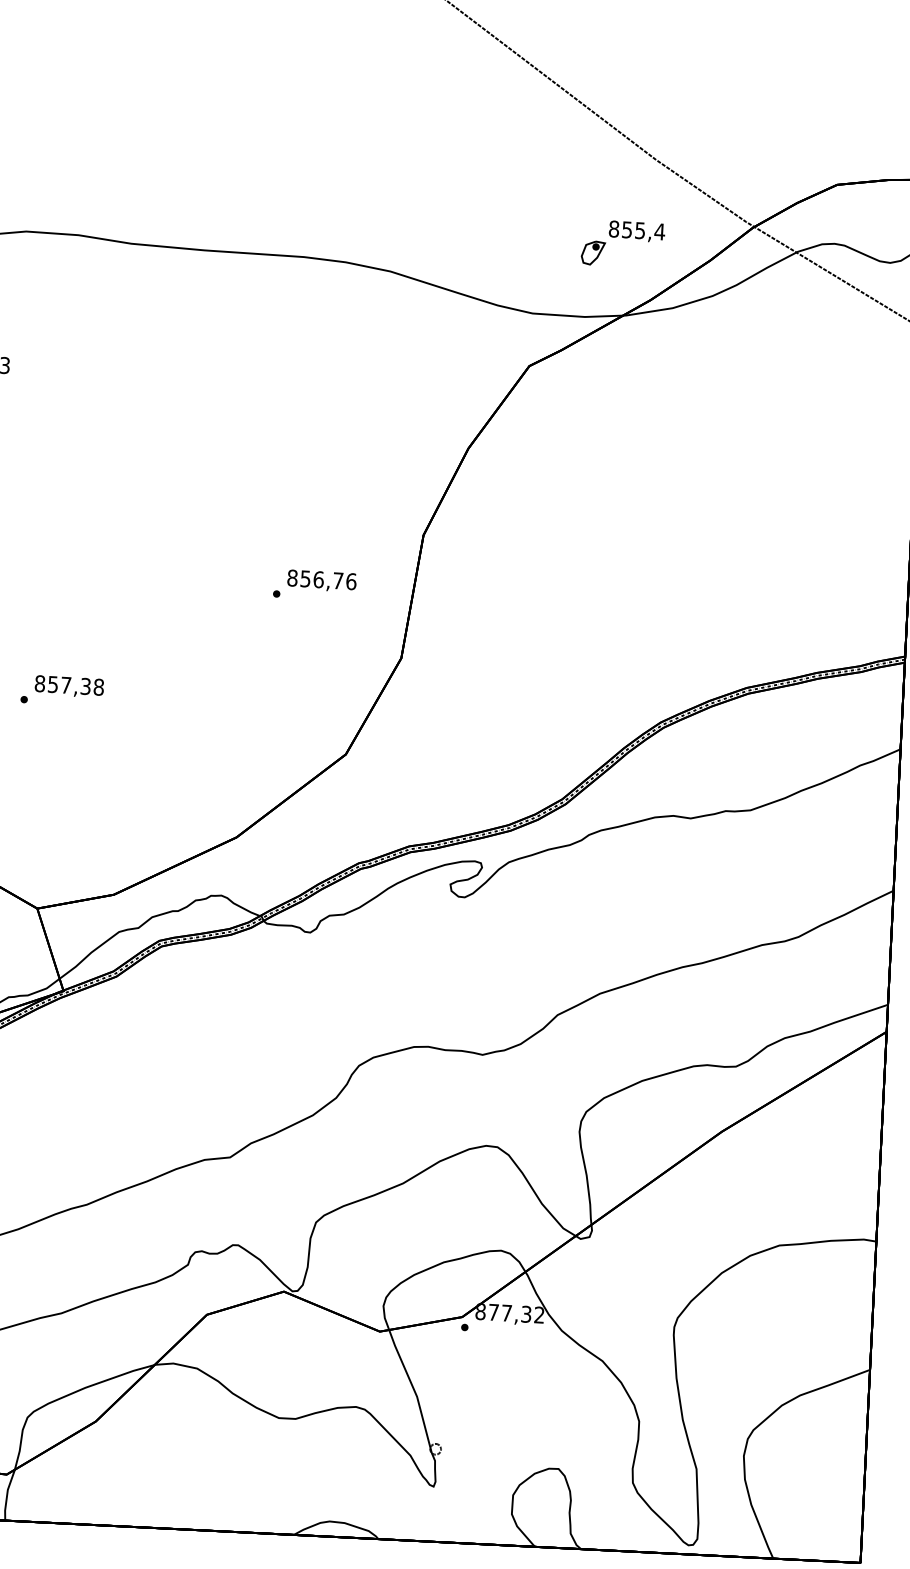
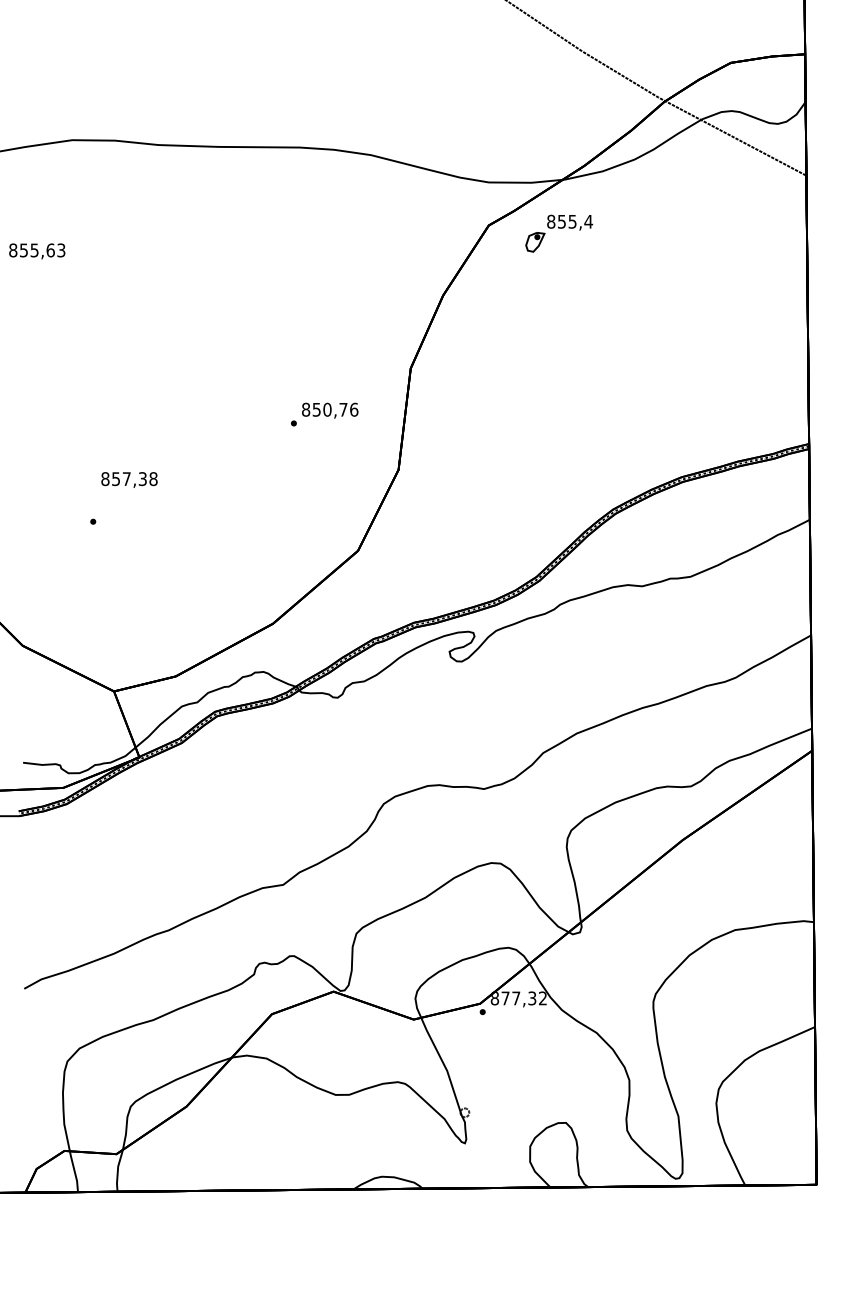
part: (623, 244) -> (559, 233), moved
text: (318, 579) -> (327, 409), 856,76 -> 850,76
text: (69, 686) -> (129, 479), moved

